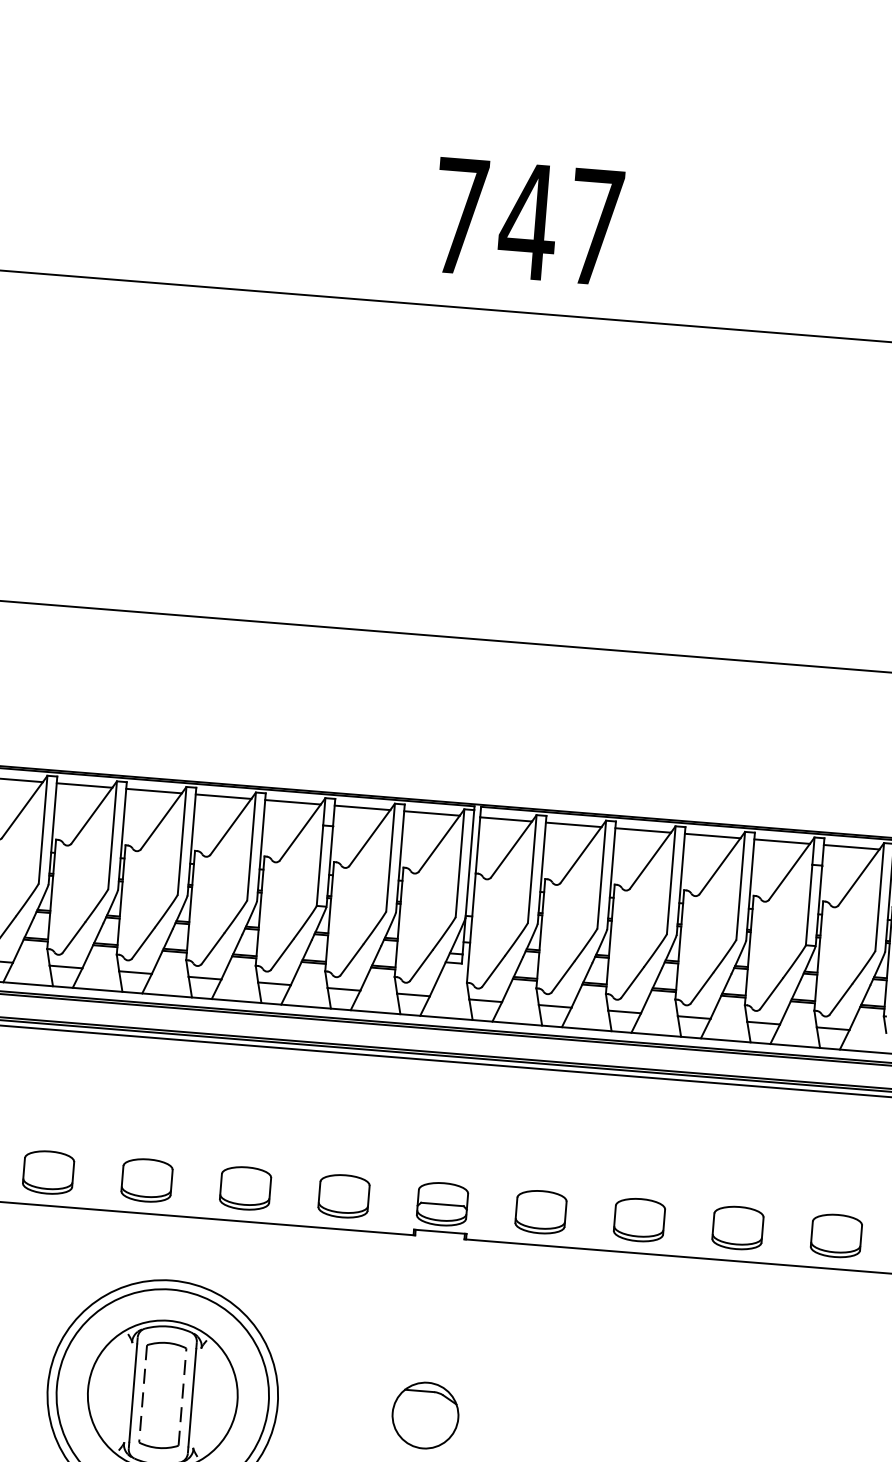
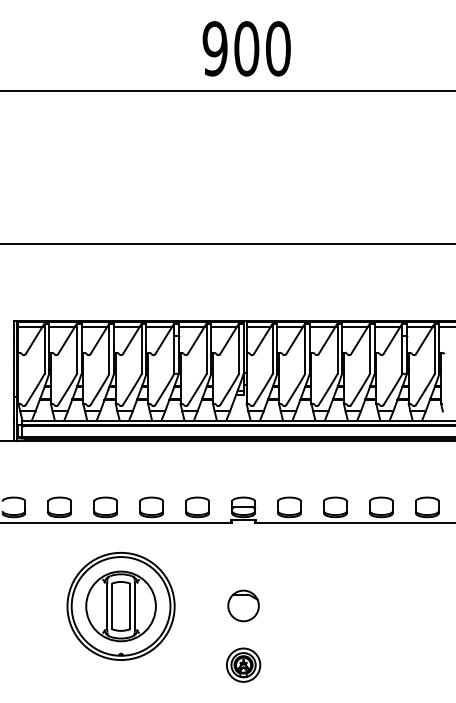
text: (527, 220) -> (246, 48), 747 -> 900
line: (142, 1393) -> (111, 606), dashed -> solid
line: (182, 1397) -> (130, 606), dashed -> solid

